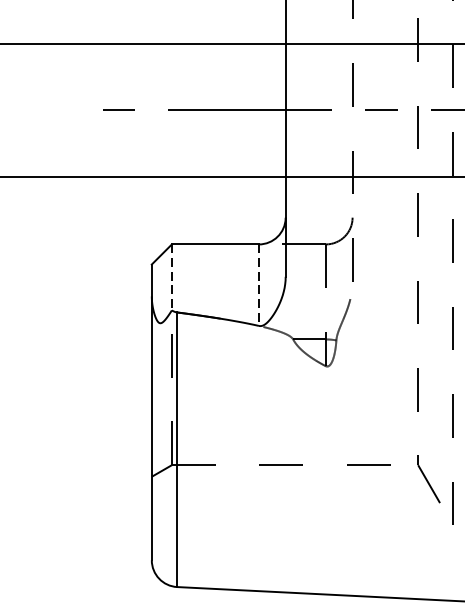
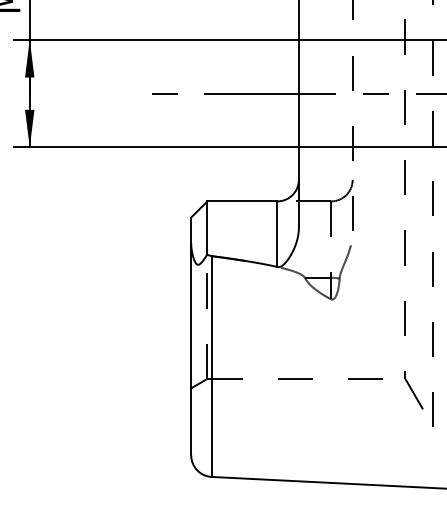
line: (172, 276) -> (207, 227), dashed -> solid
line: (259, 285) -> (277, 234), dashed -> solid

